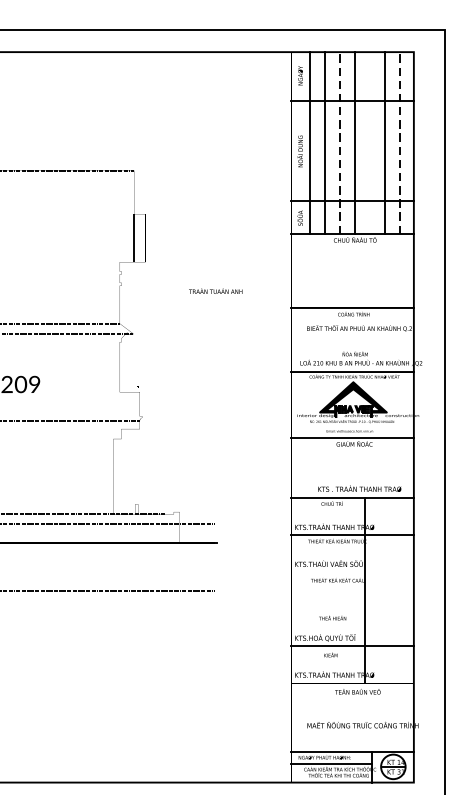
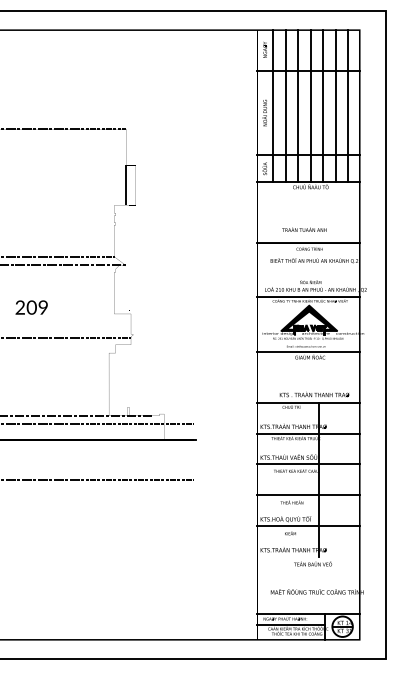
line: (370, 142) -> (323, 105), added
line: (340, 143) -> (298, 106), dashed -> solid
line: (400, 143) -> (348, 106), dashed -> solid
text: (215, 290) -> (304, 229), moved
line: (352, 572) -> (308, 464), added
line: (352, 609) -> (308, 495), added

